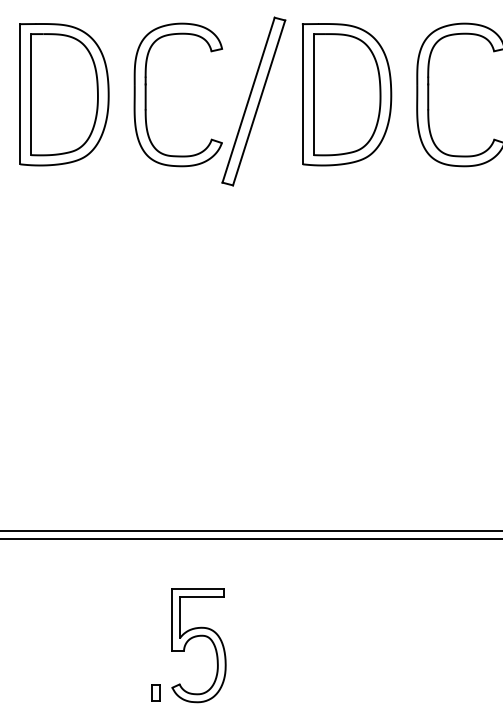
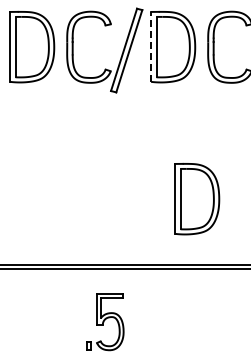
line: (303, 93) -> (151, 46), solid -> dashed
part: (395, 398) -> (197, 198), added
part: (189, 646) -> (105, 322), moved

